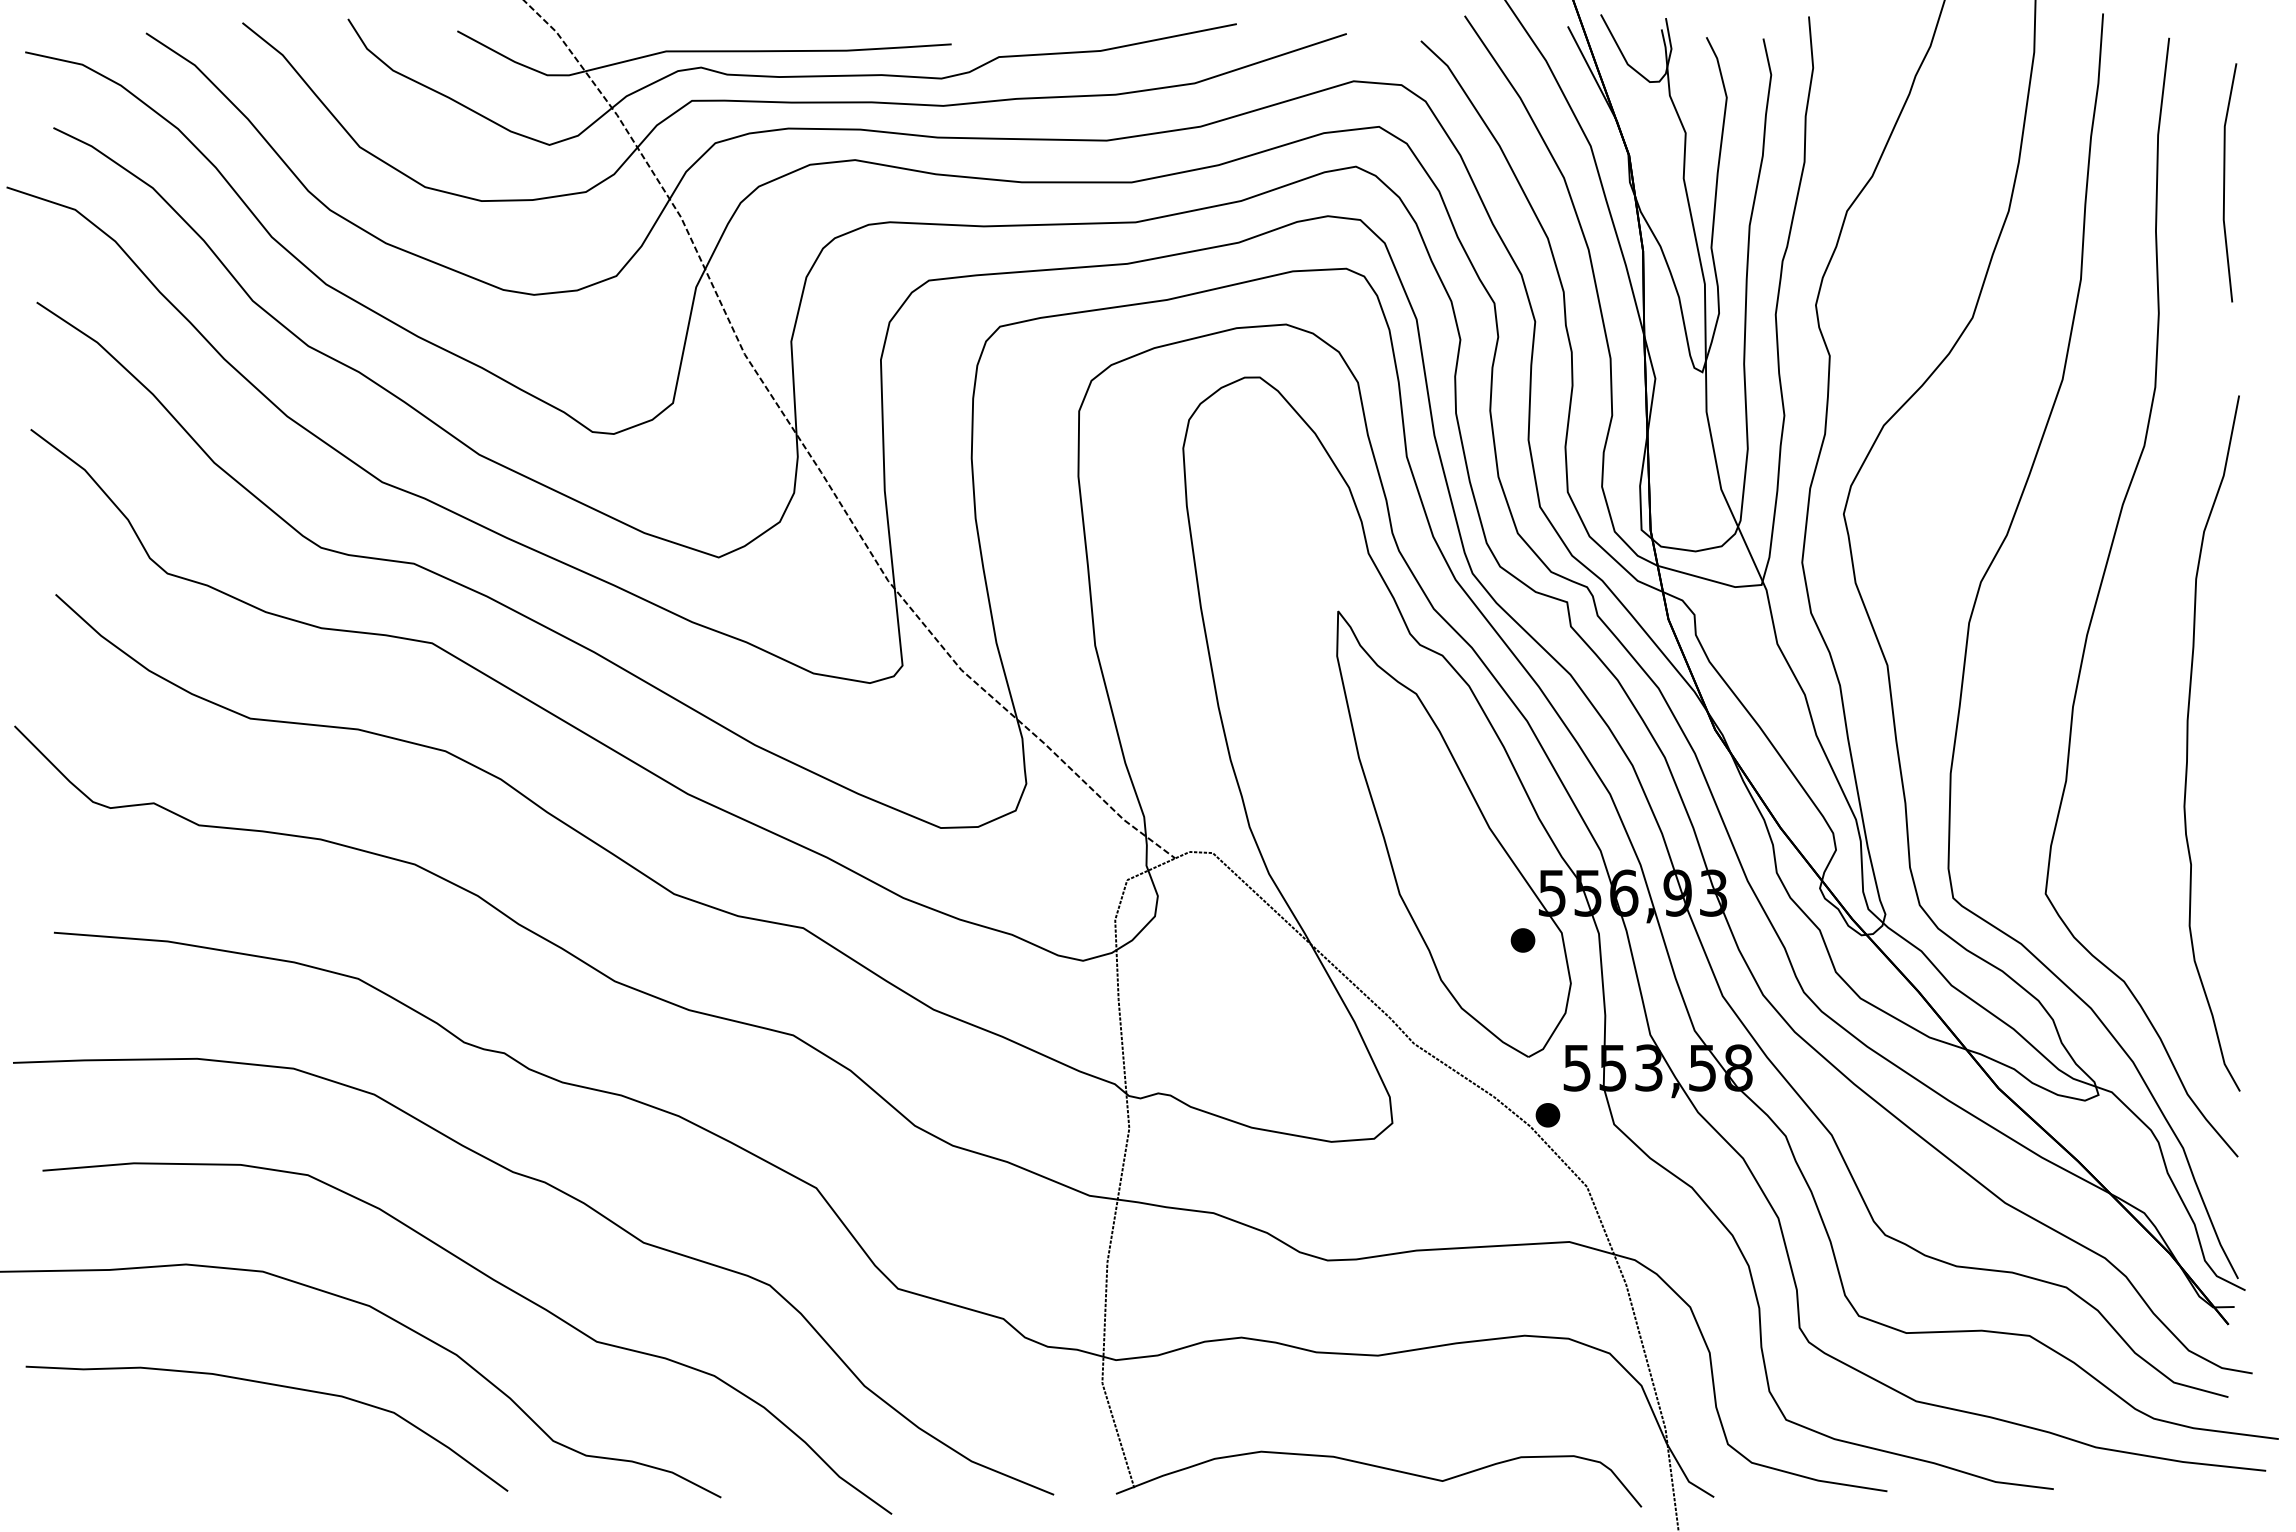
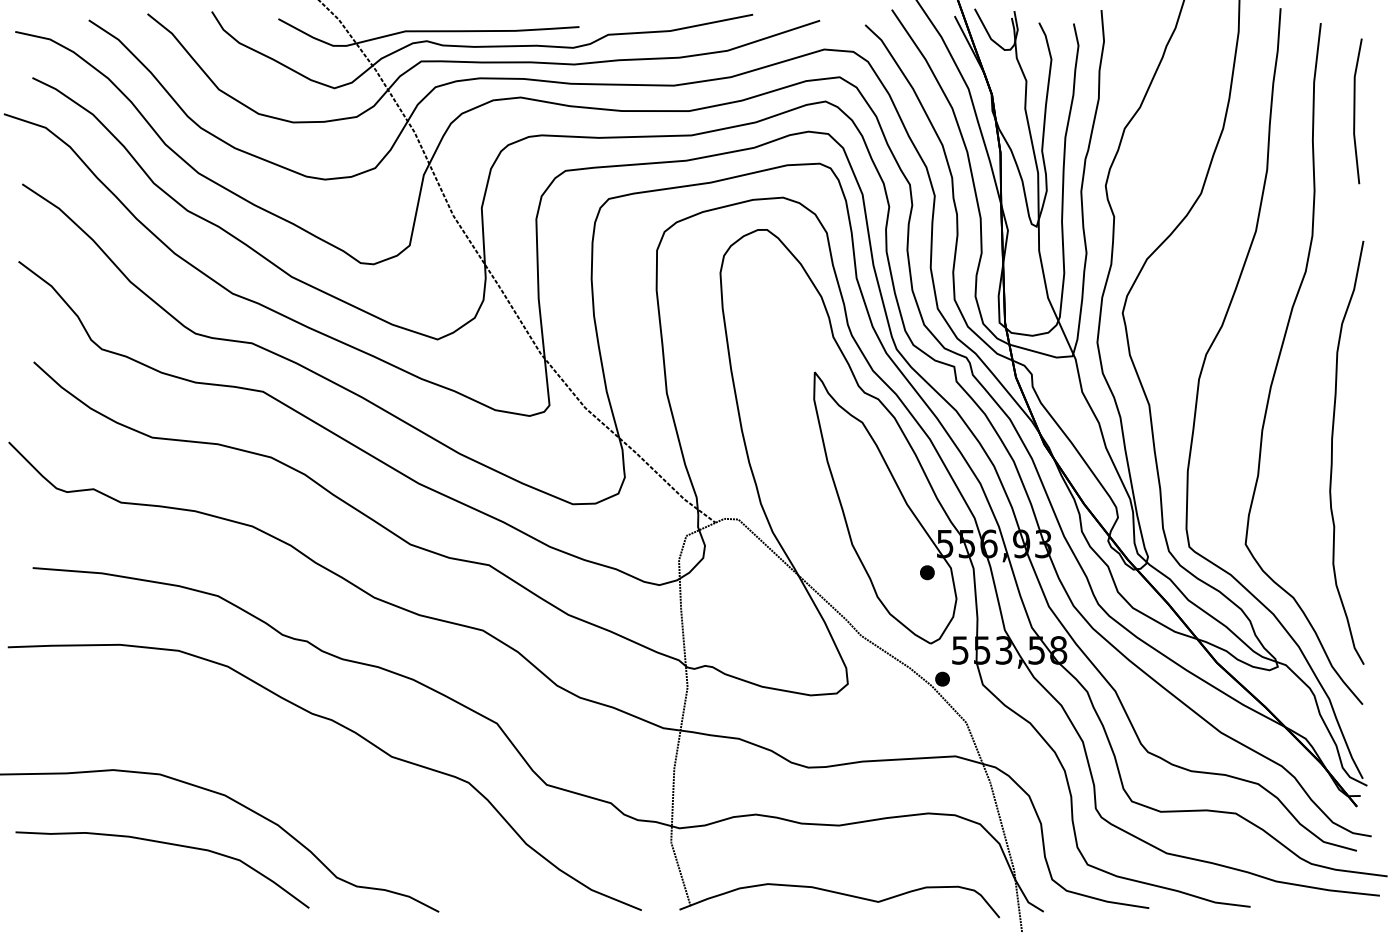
part: (495, 1283) -> (301, 781), removed

